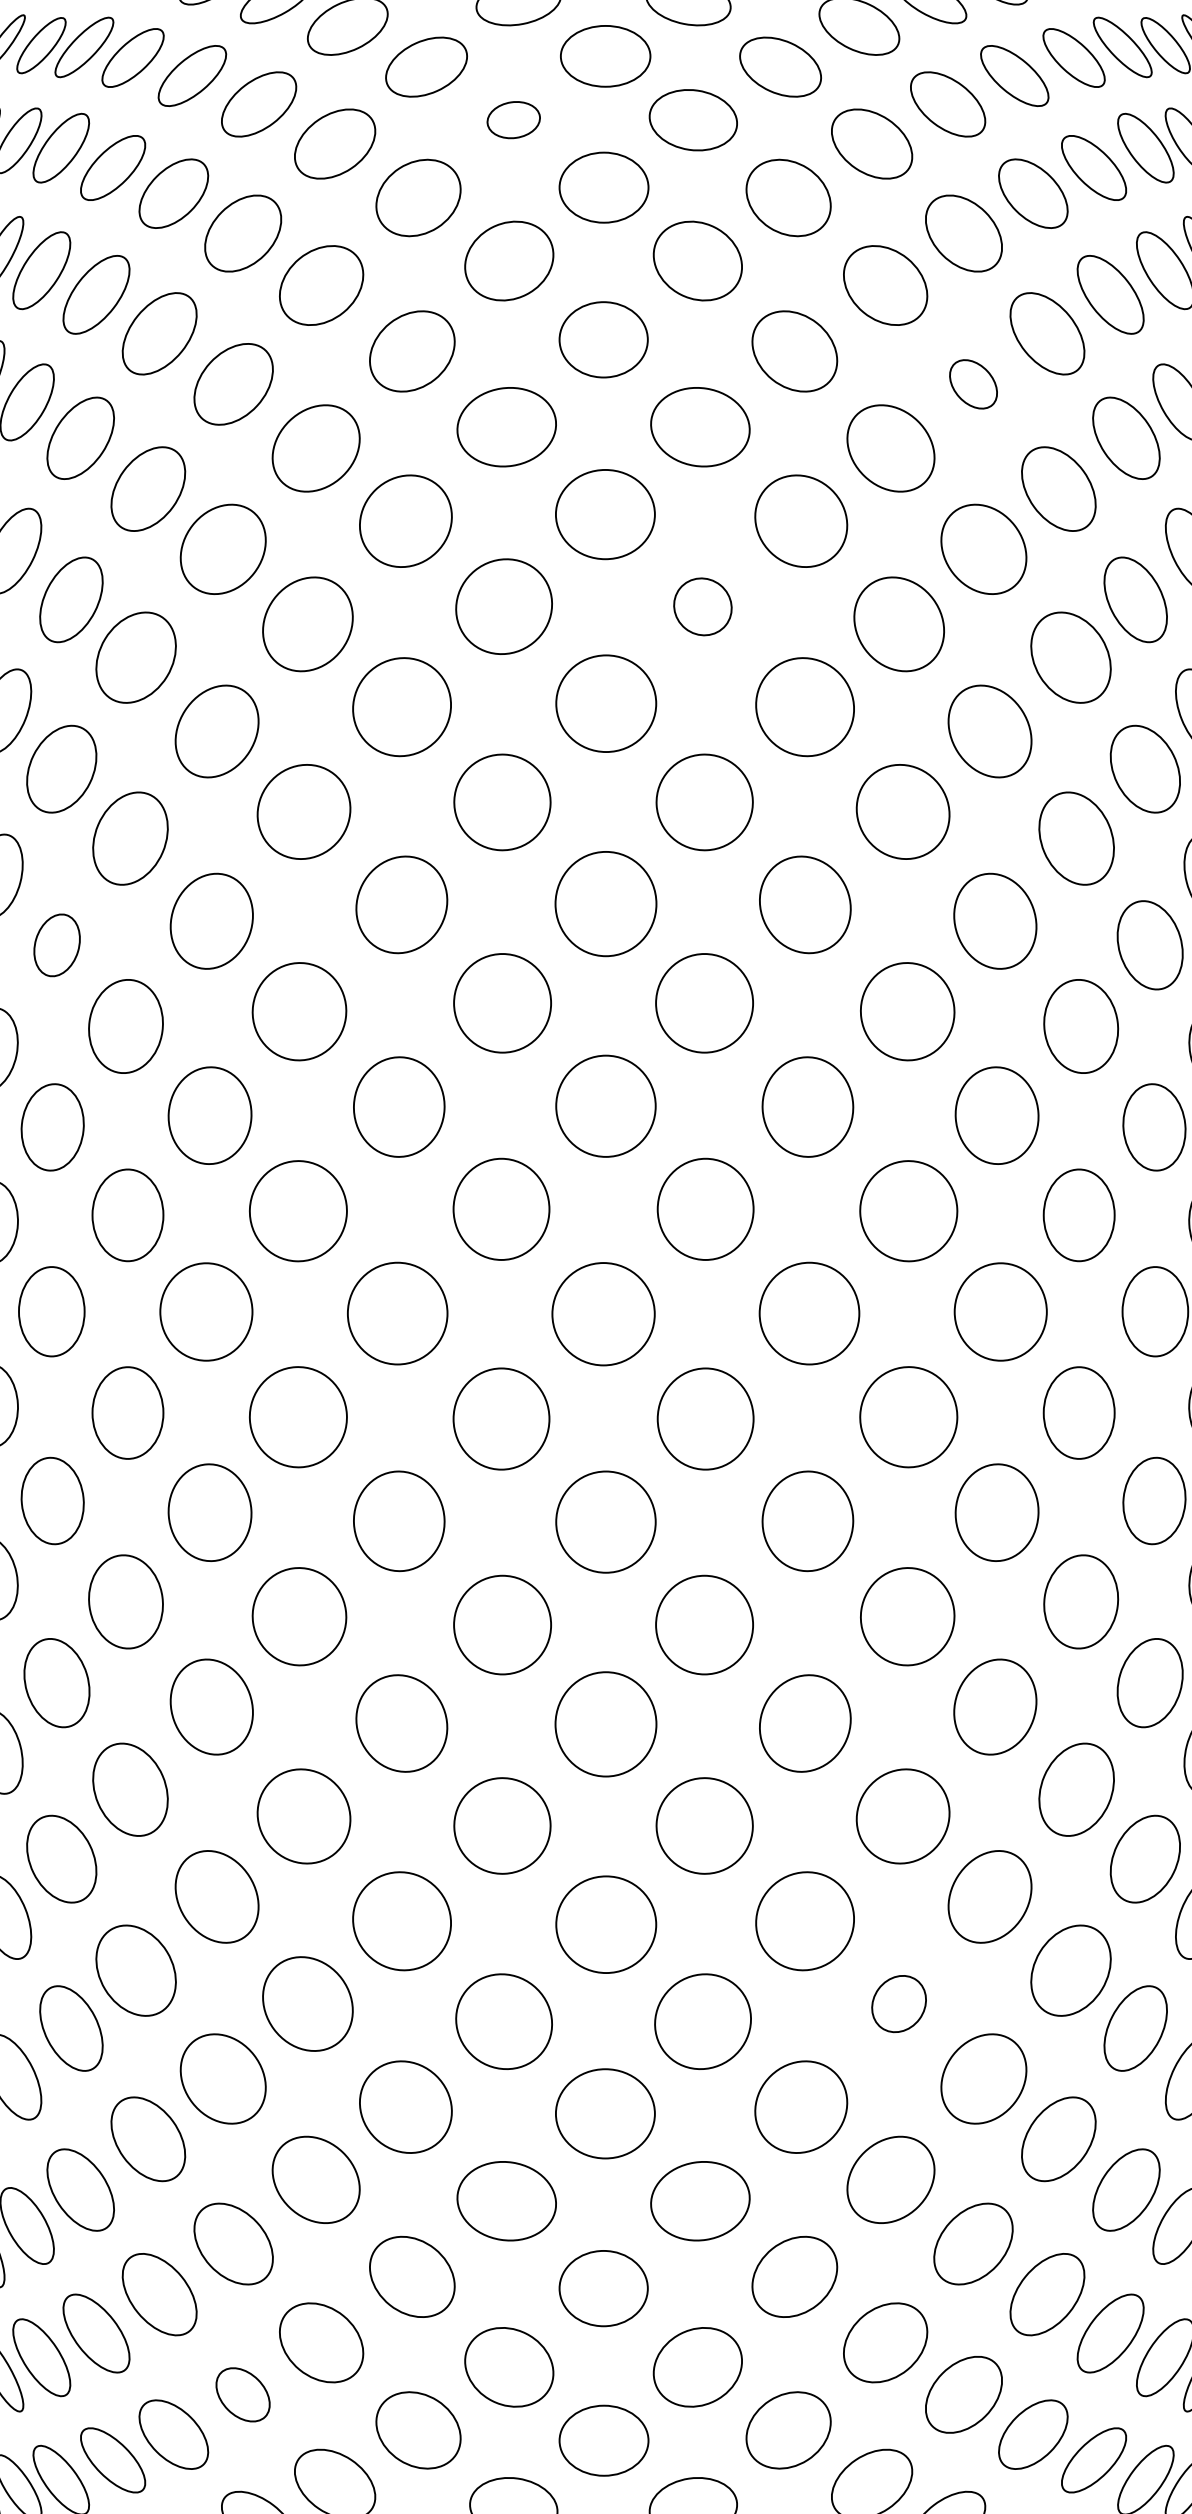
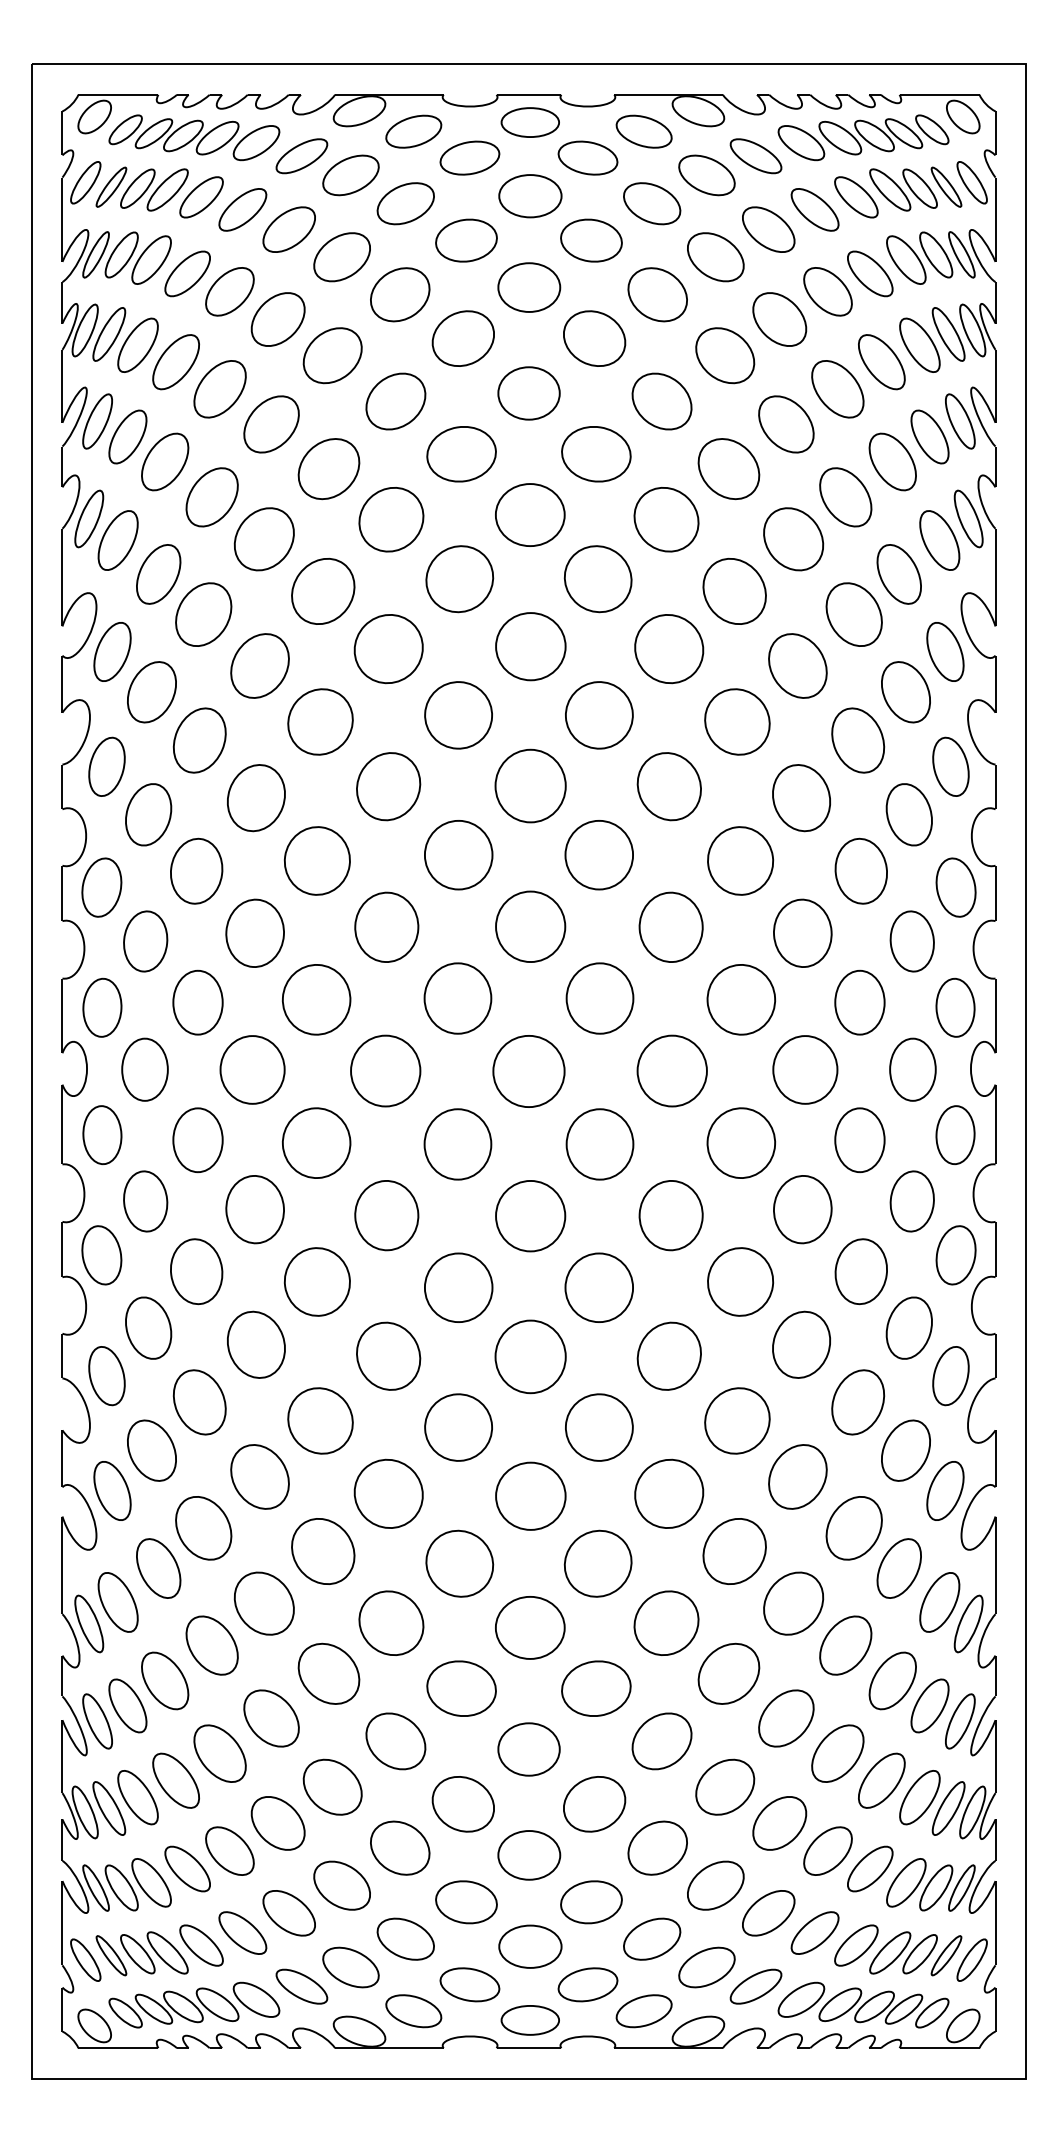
part: (513, 119) -> (466, 240), size x1.67
part: (973, 384) -> (786, 424), size x1.67
part: (702, 607) -> (597, 579), size x1.67
part: (56, 944) -> (148, 814), size x1.43
part: (898, 2004) -> (734, 1551), size x1.67
part: (242, 2394) -> (277, 1823), size x1.43

